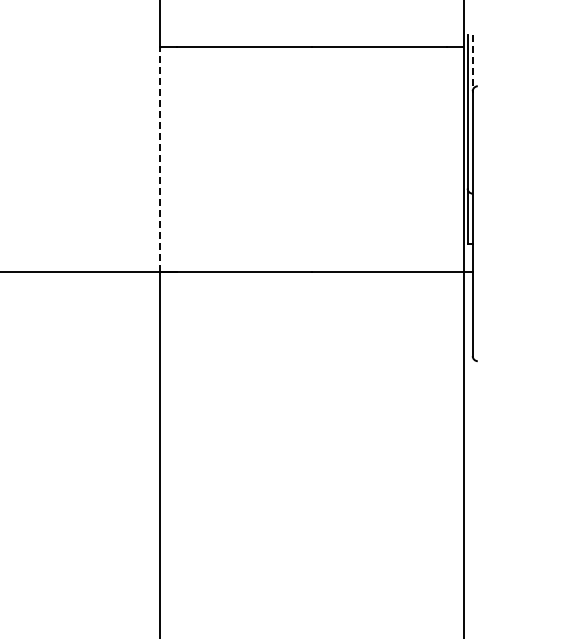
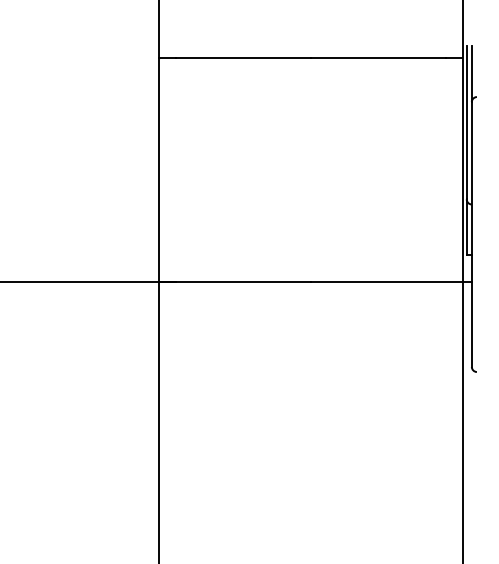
line: (472, 63) -> (471, 74), dashed -> solid
line: (159, 158) -> (158, 169), dashed -> solid

